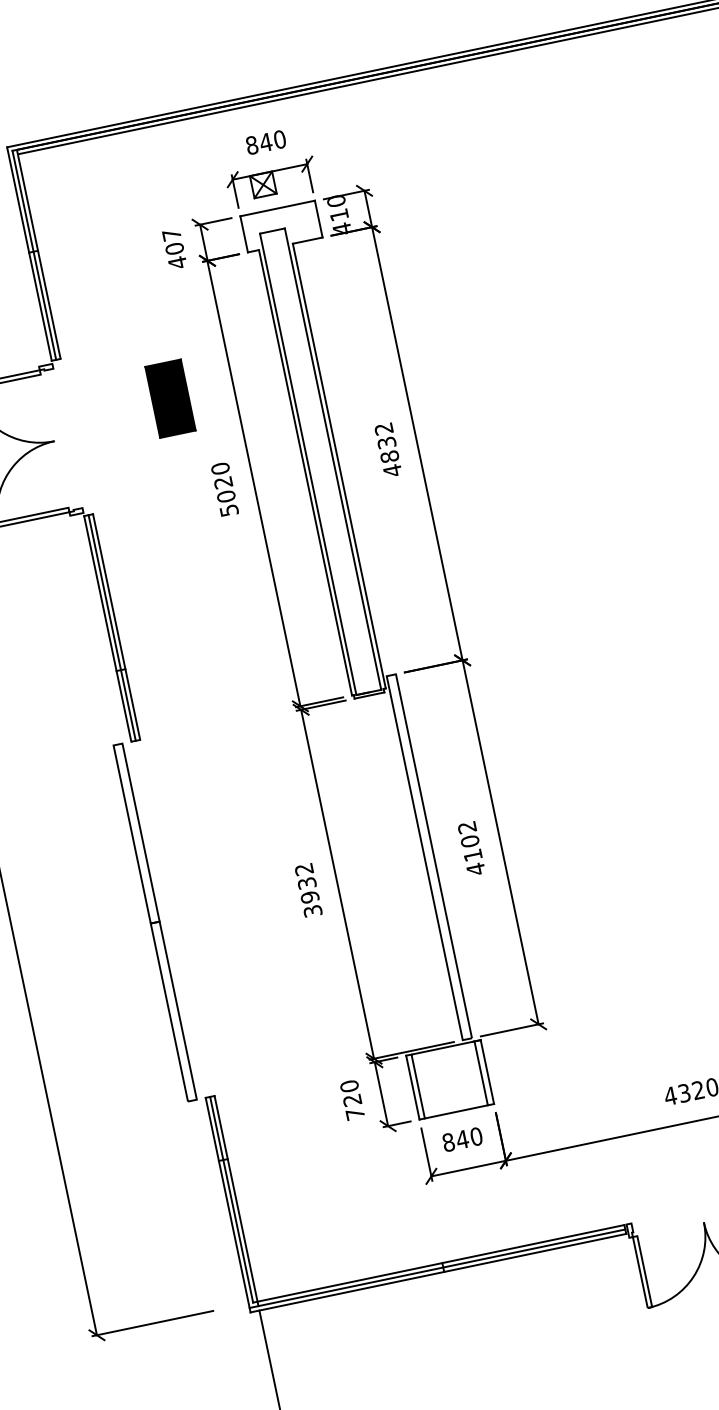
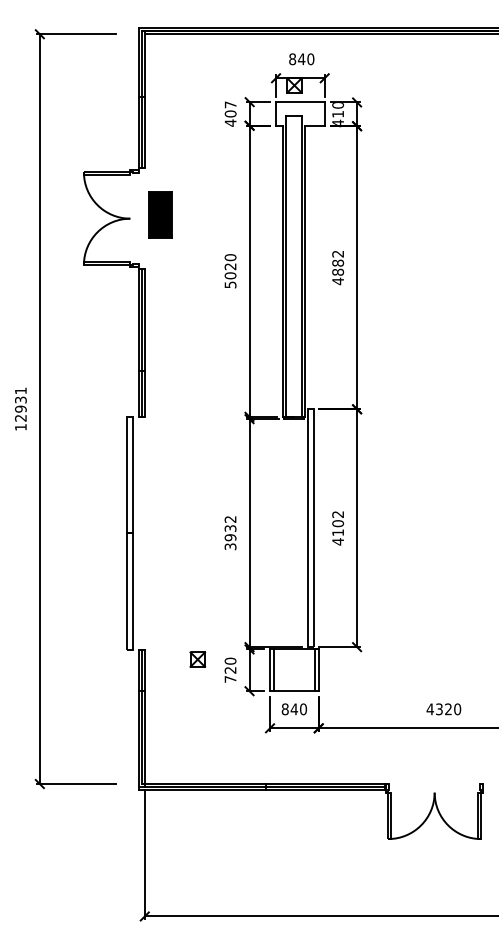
part: (170, 397) -> (160, 214), moved
text: (385, 442) -> (337, 262), 4832 -> 4882
part: (298, 1094) -> (197, 659), added

